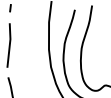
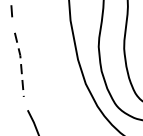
line: (9, 45) -> (20, 64), solid -> dashed

